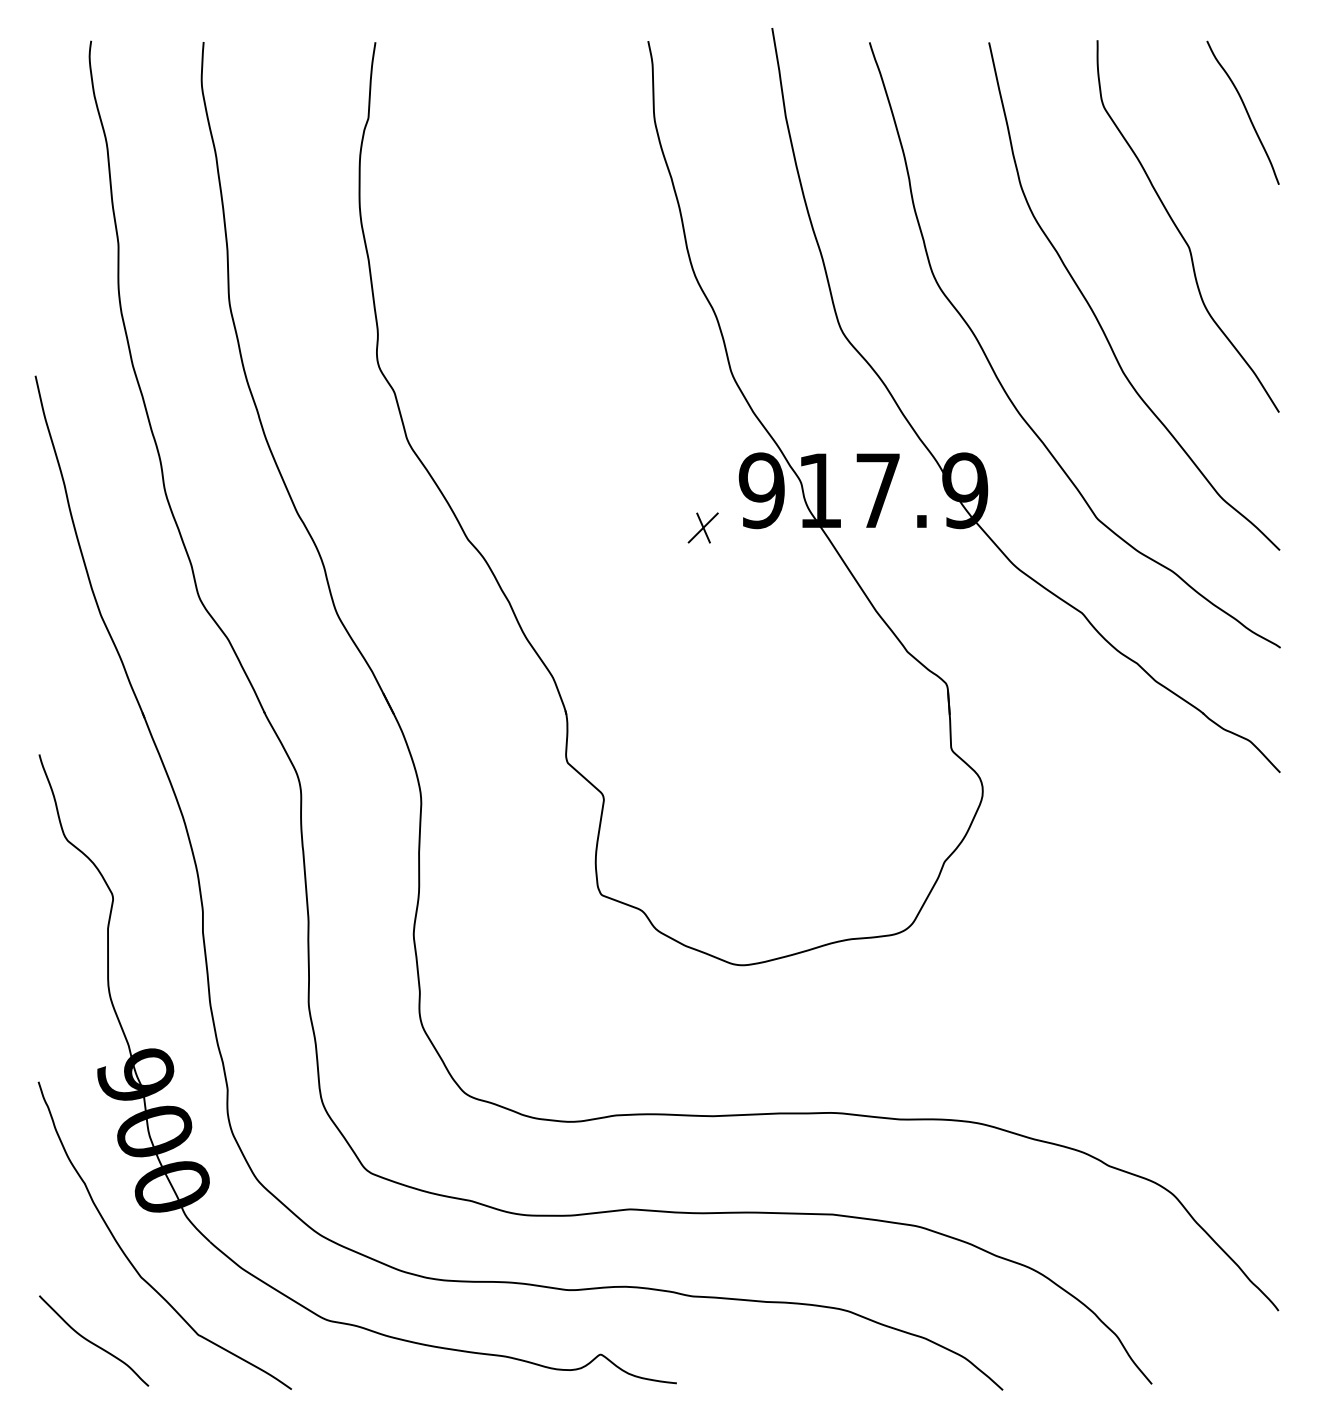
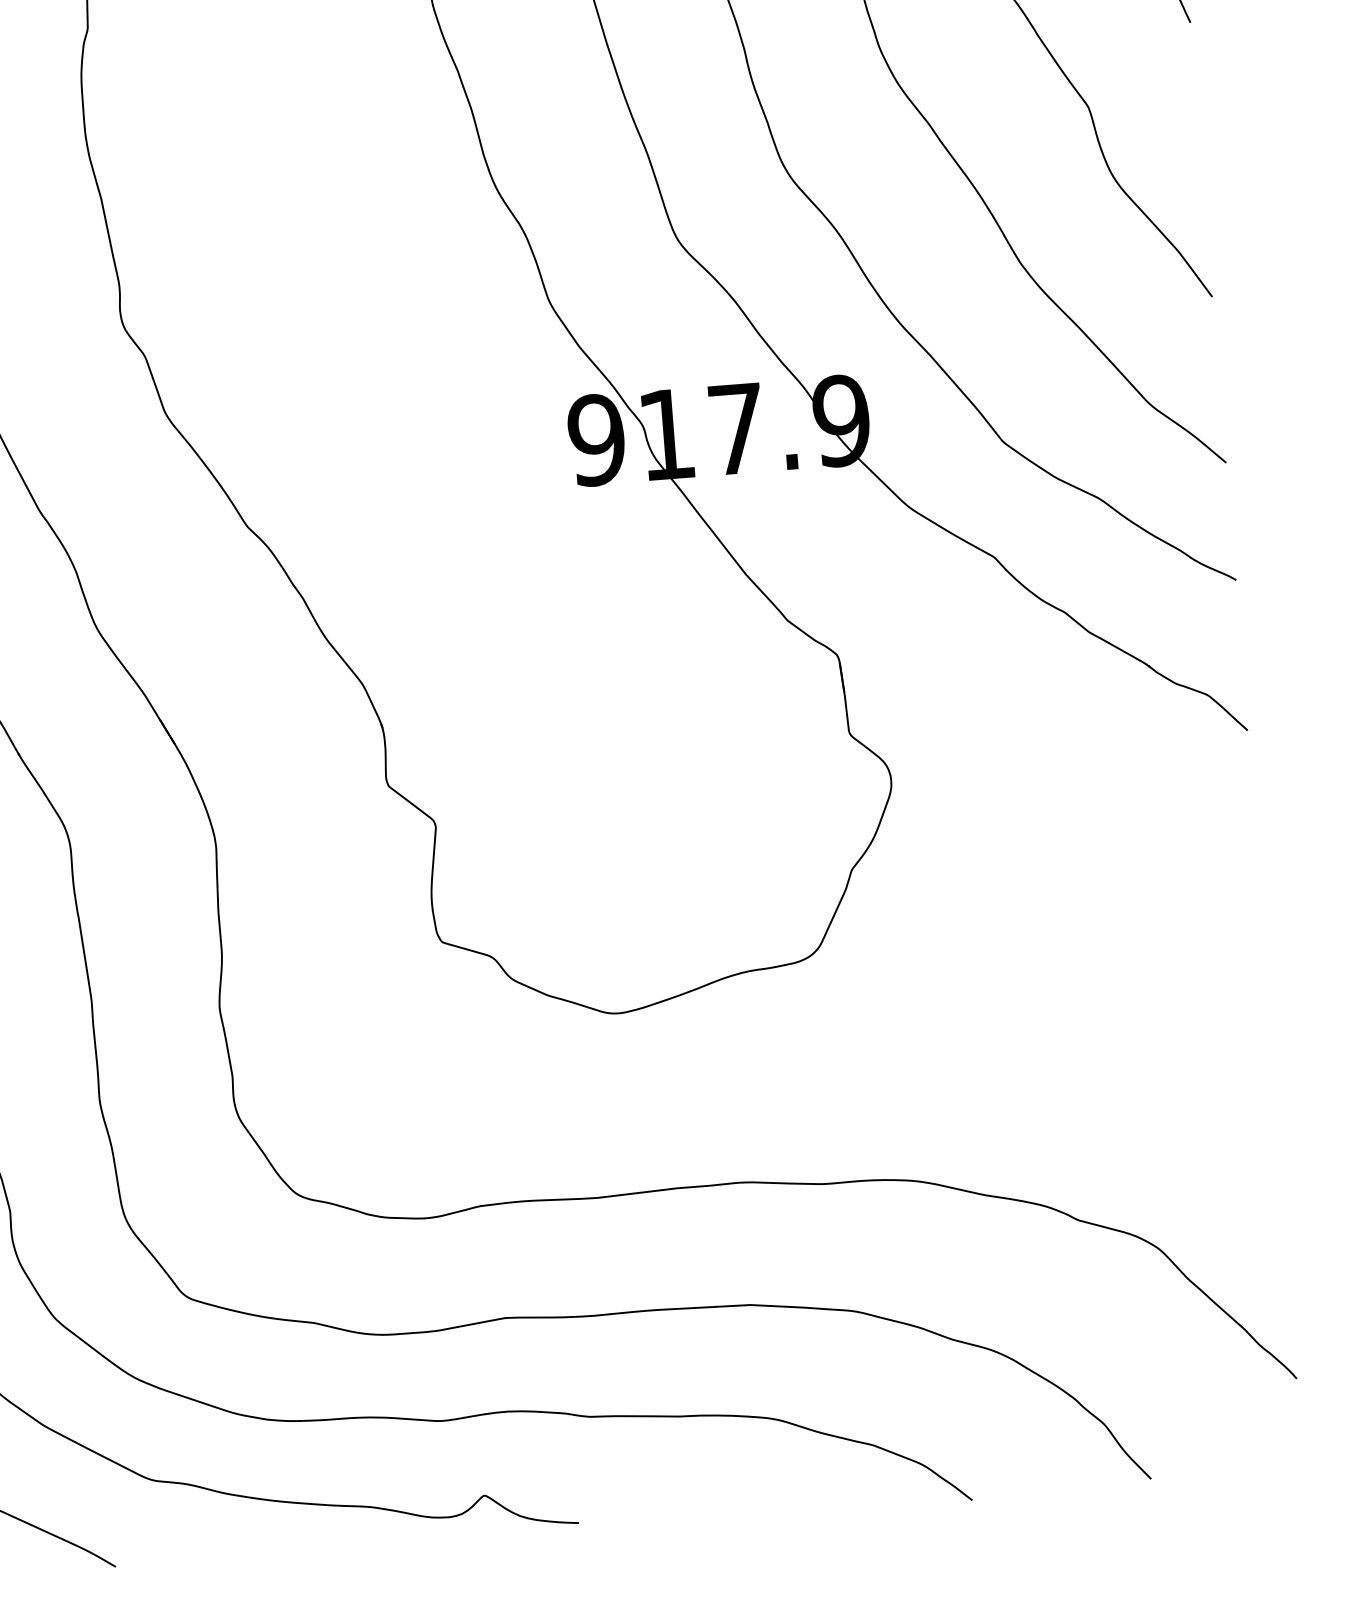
part: (702, 527) -> (528, 490), removed

